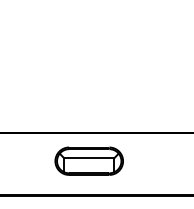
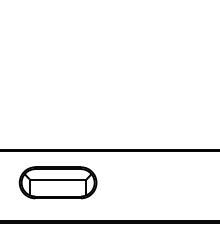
part: (88, 160) -> (57, 181), moved

